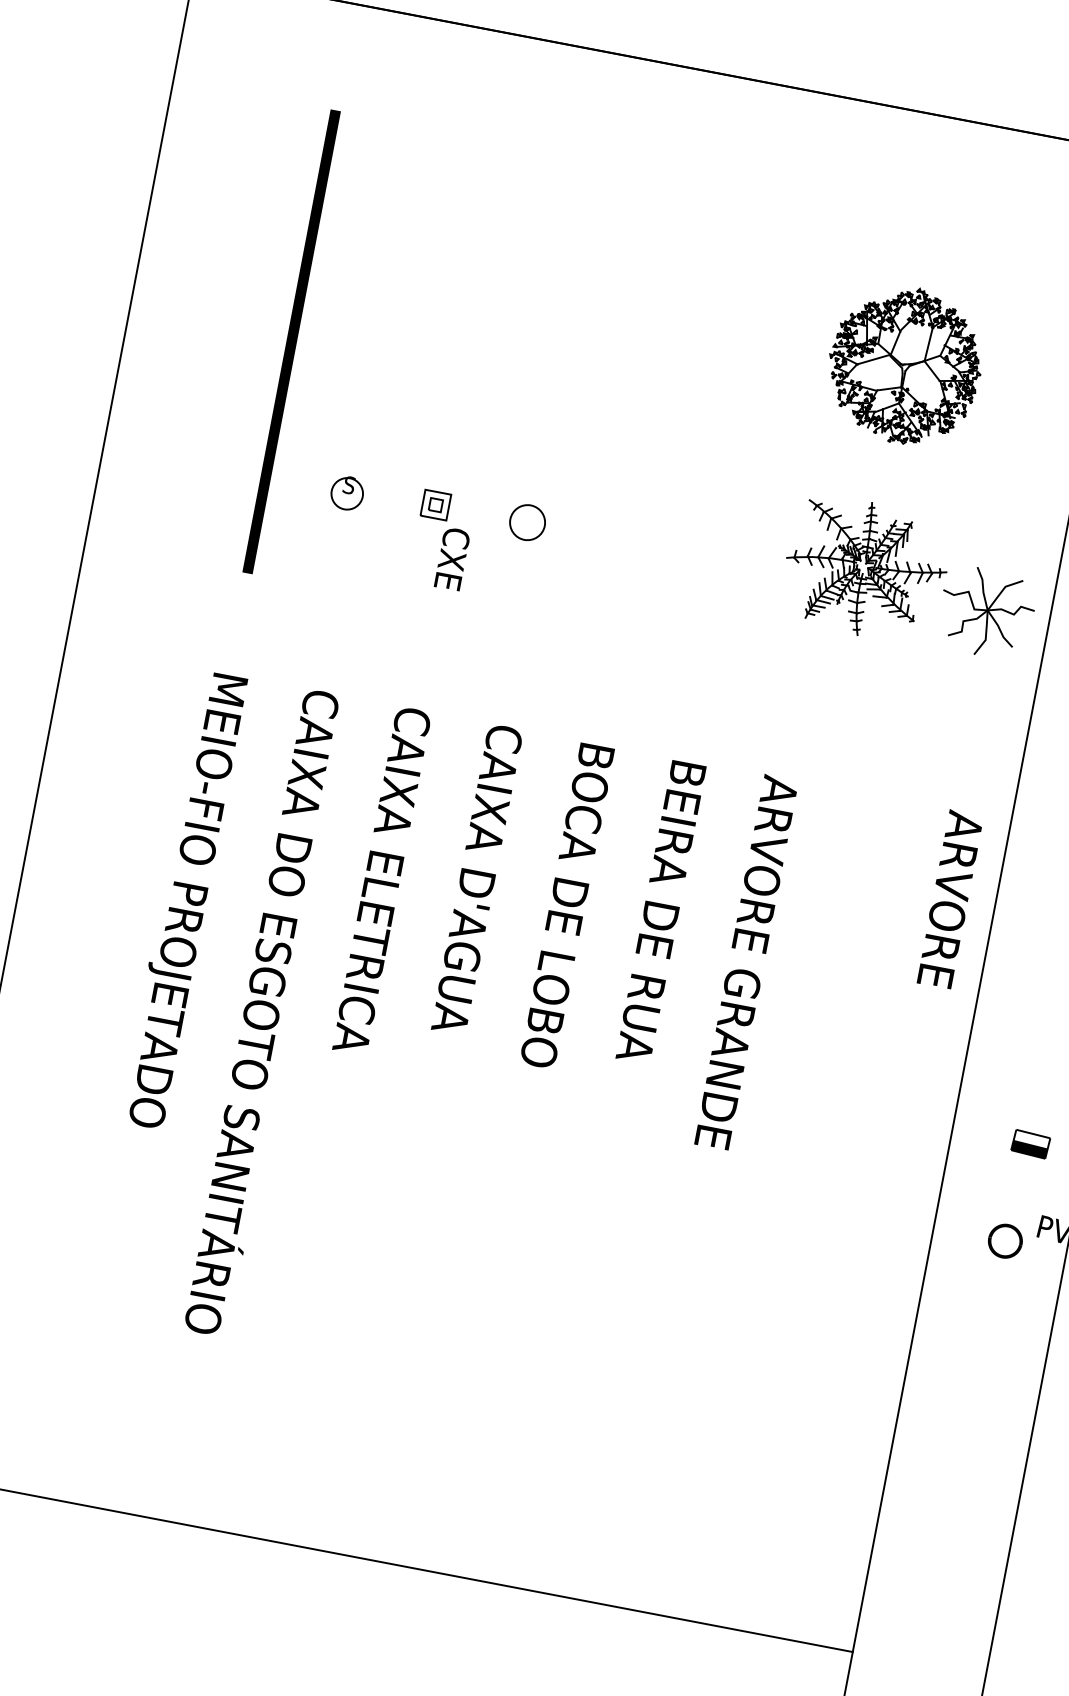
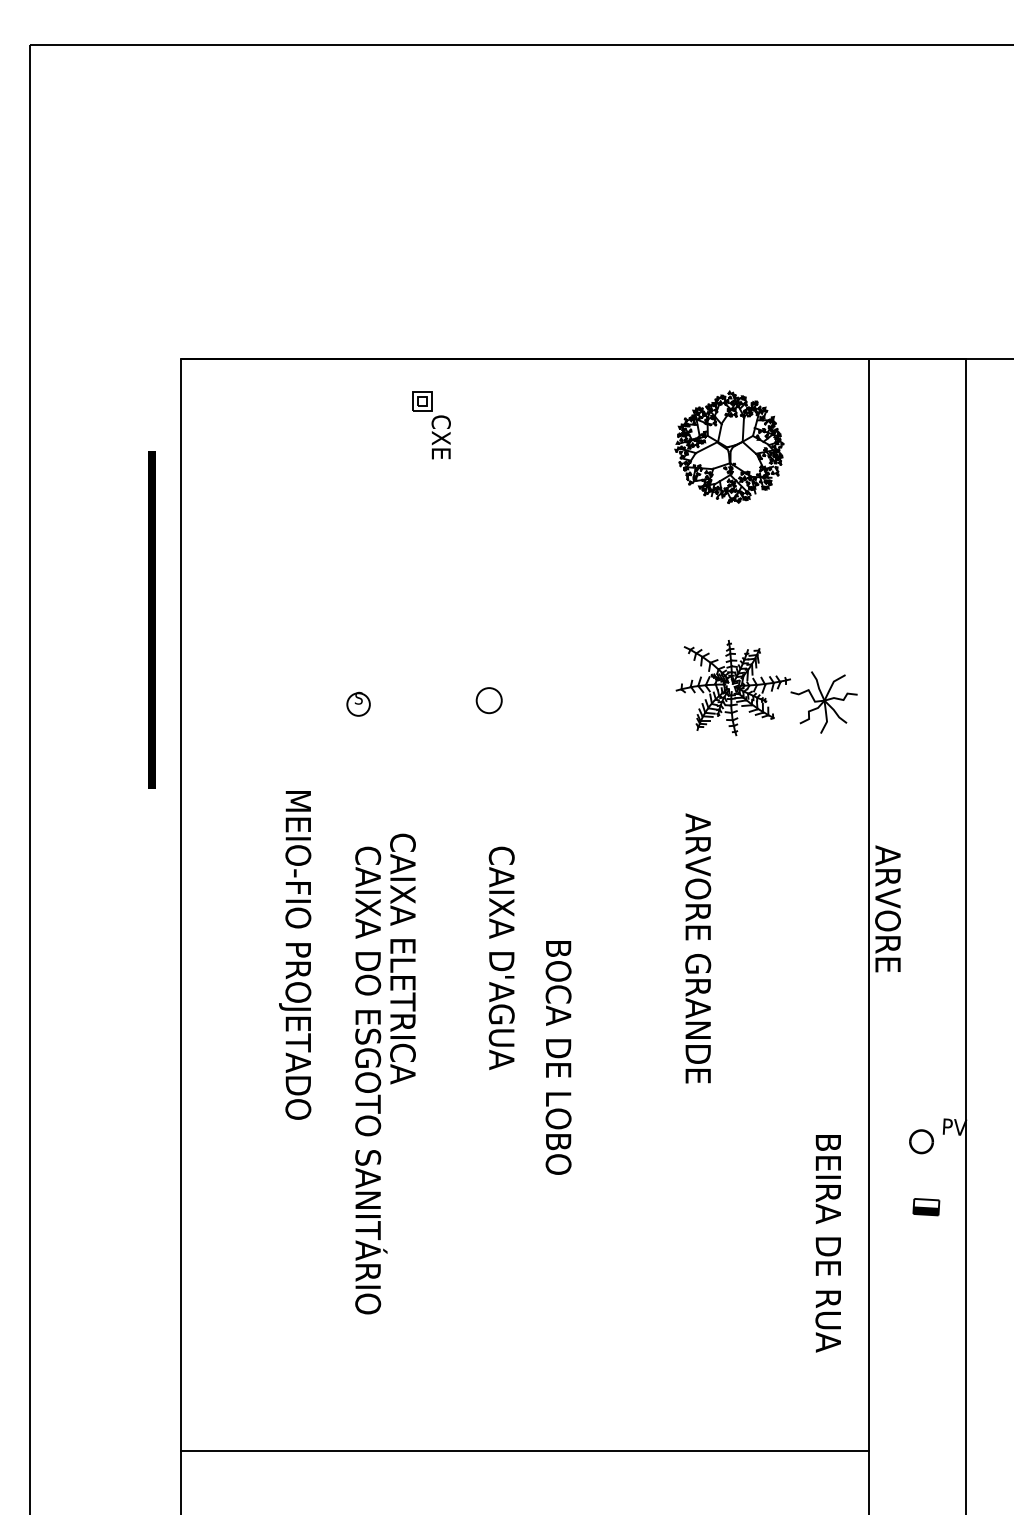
line: (290, 340) -> (151, 619), moved
part: (905, 364) -> (729, 446), moved
part: (442, 540) -> (431, 425), moved
text: (381, 880) -> (402, 958), moved
text: (949, 898) -> (887, 908), moved
text: (184, 900) -> (295, 955), moved
text: (567, 905) -> (558, 1057), moved
text: (659, 911) -> (827, 1243), moved
text: (746, 962) -> (698, 948), moved
part: (1030, 1144) -> (926, 1207), moved

